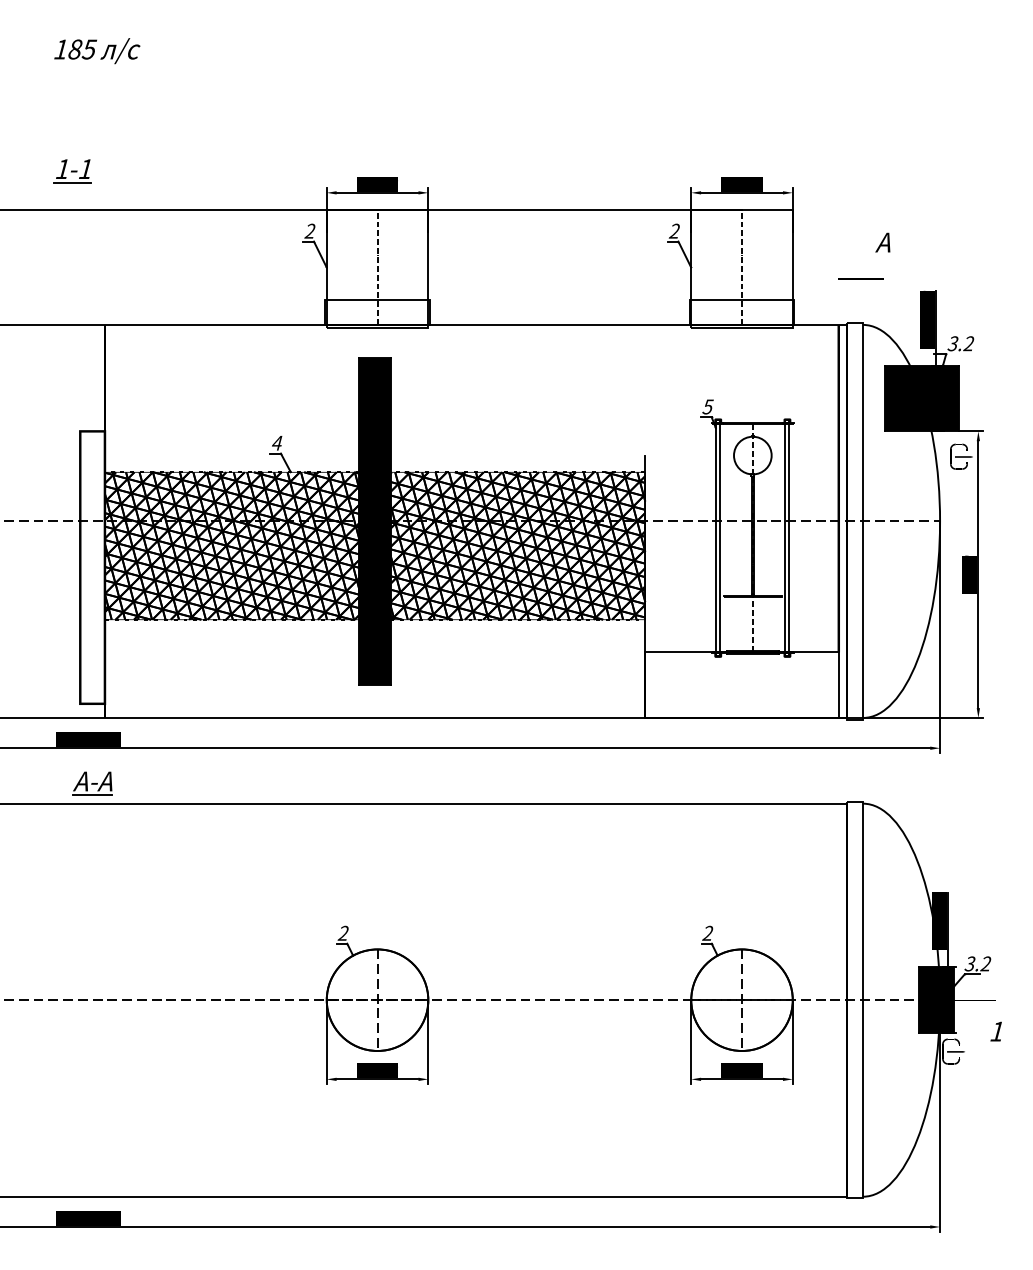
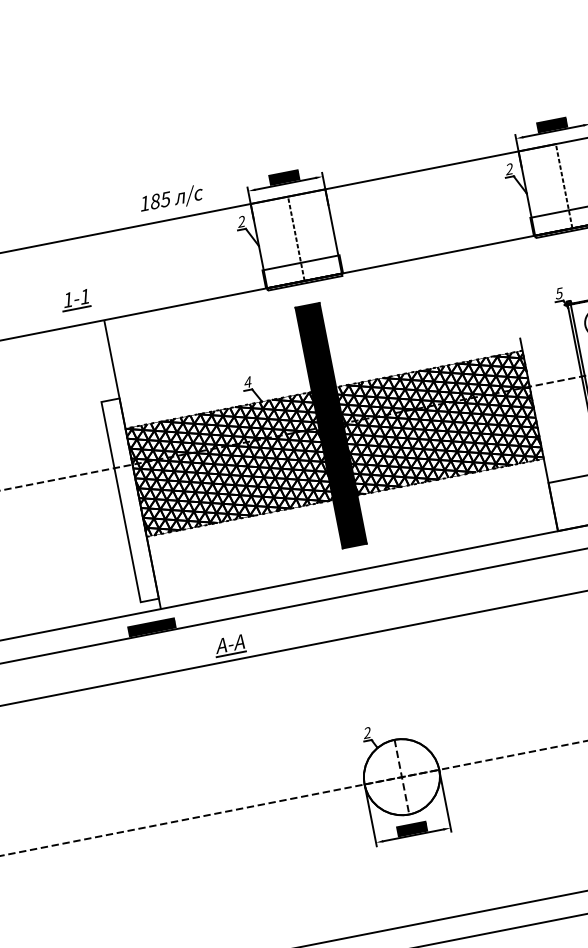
text: (97, 51) -> (171, 199), moved
part: (72, 171) -> (75, 300), moved
part: (92, 783) -> (229, 645), moved

